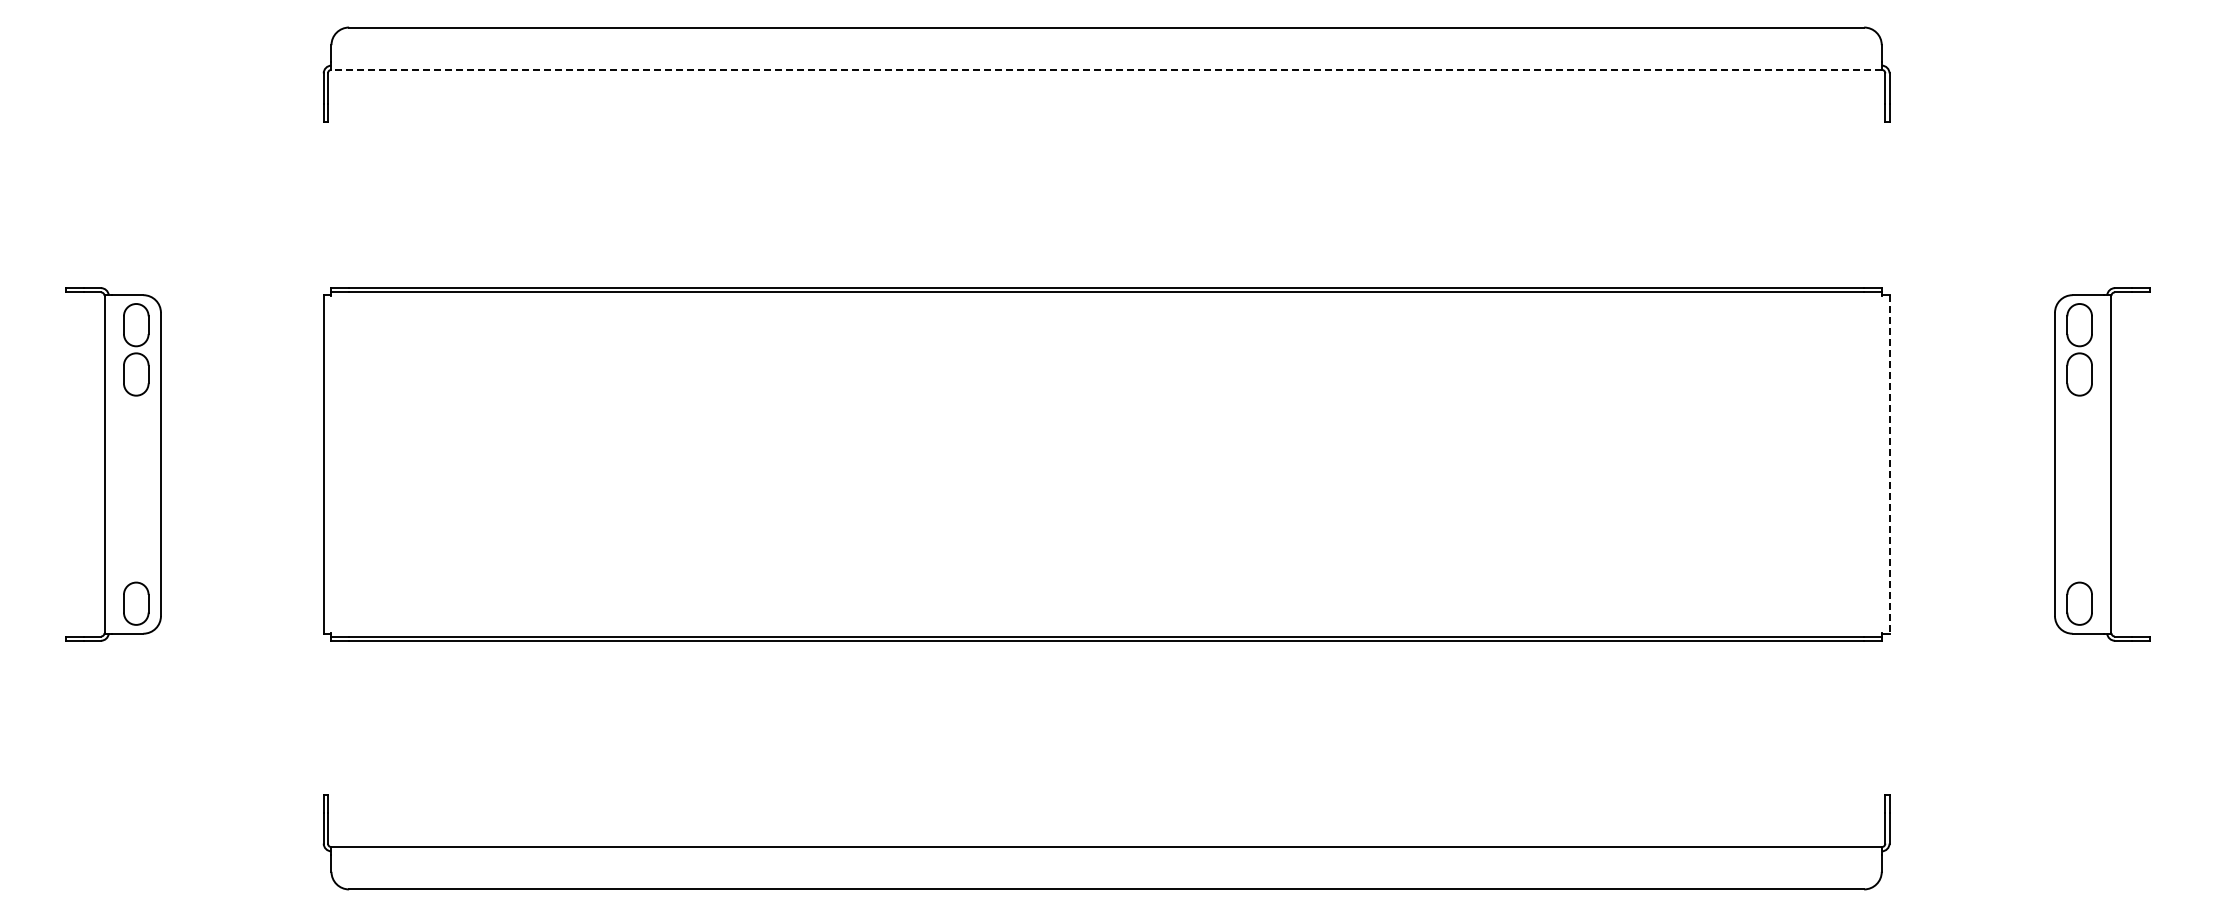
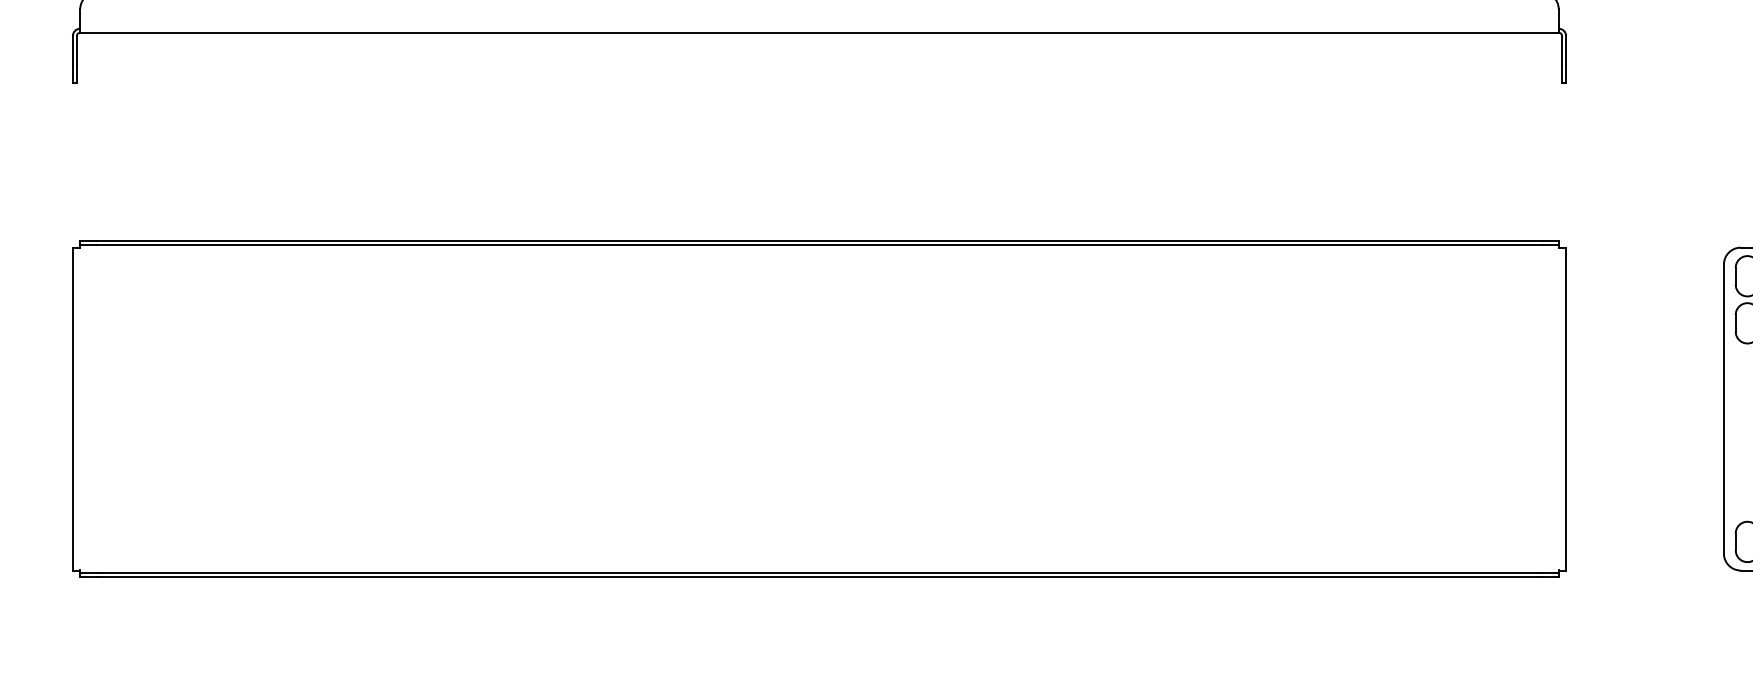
line: (1106, 69) -> (819, 32), dashed -> solid
line: (1889, 464) -> (1566, 409), dashed -> solid

